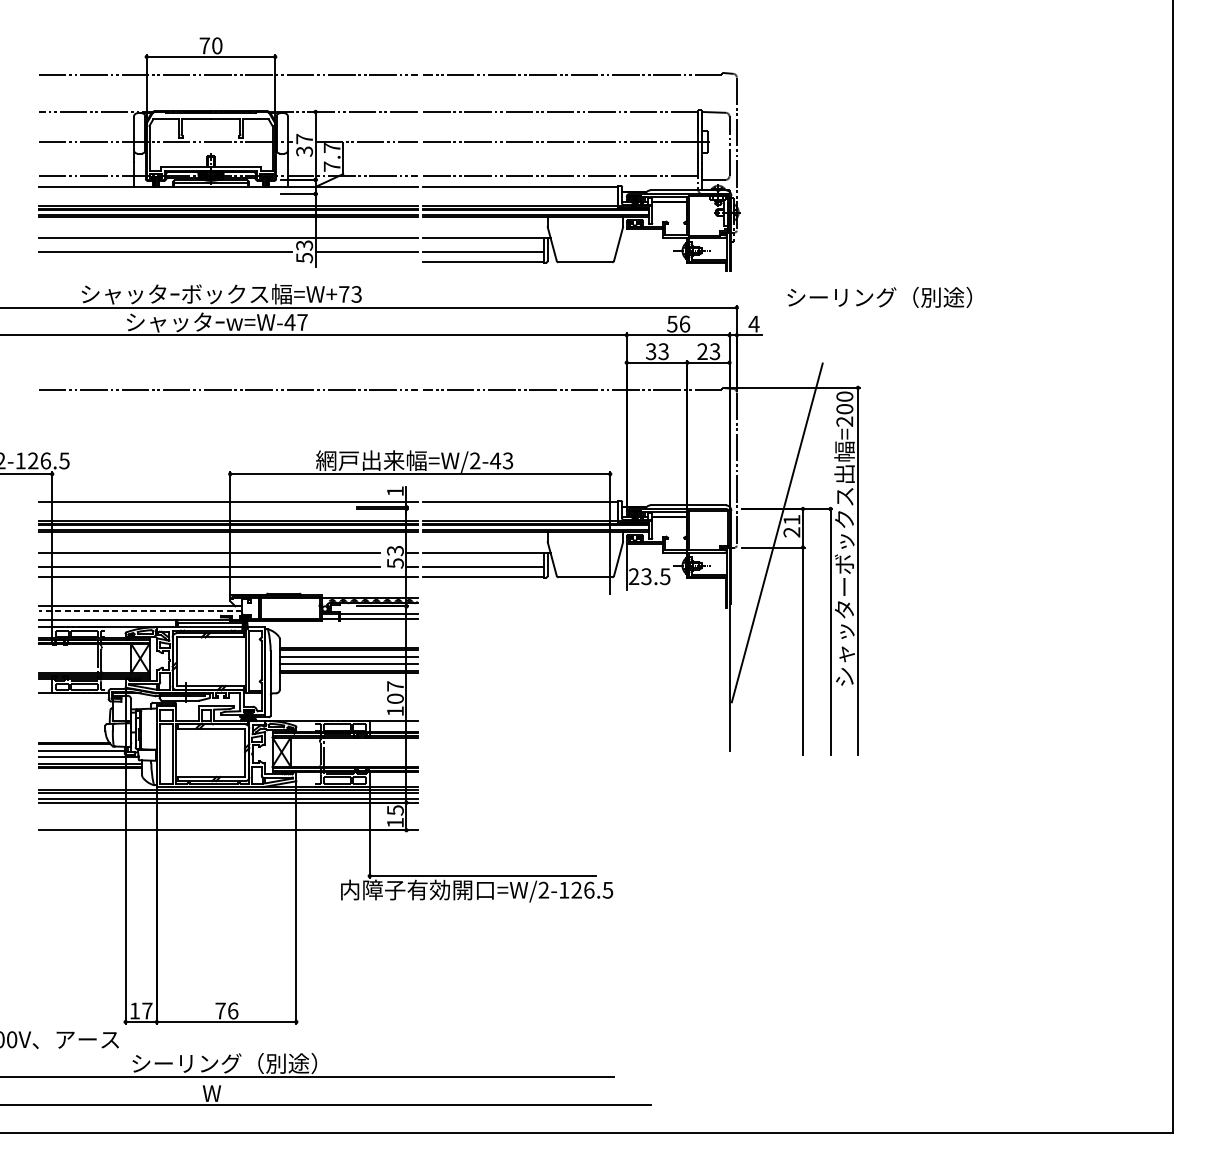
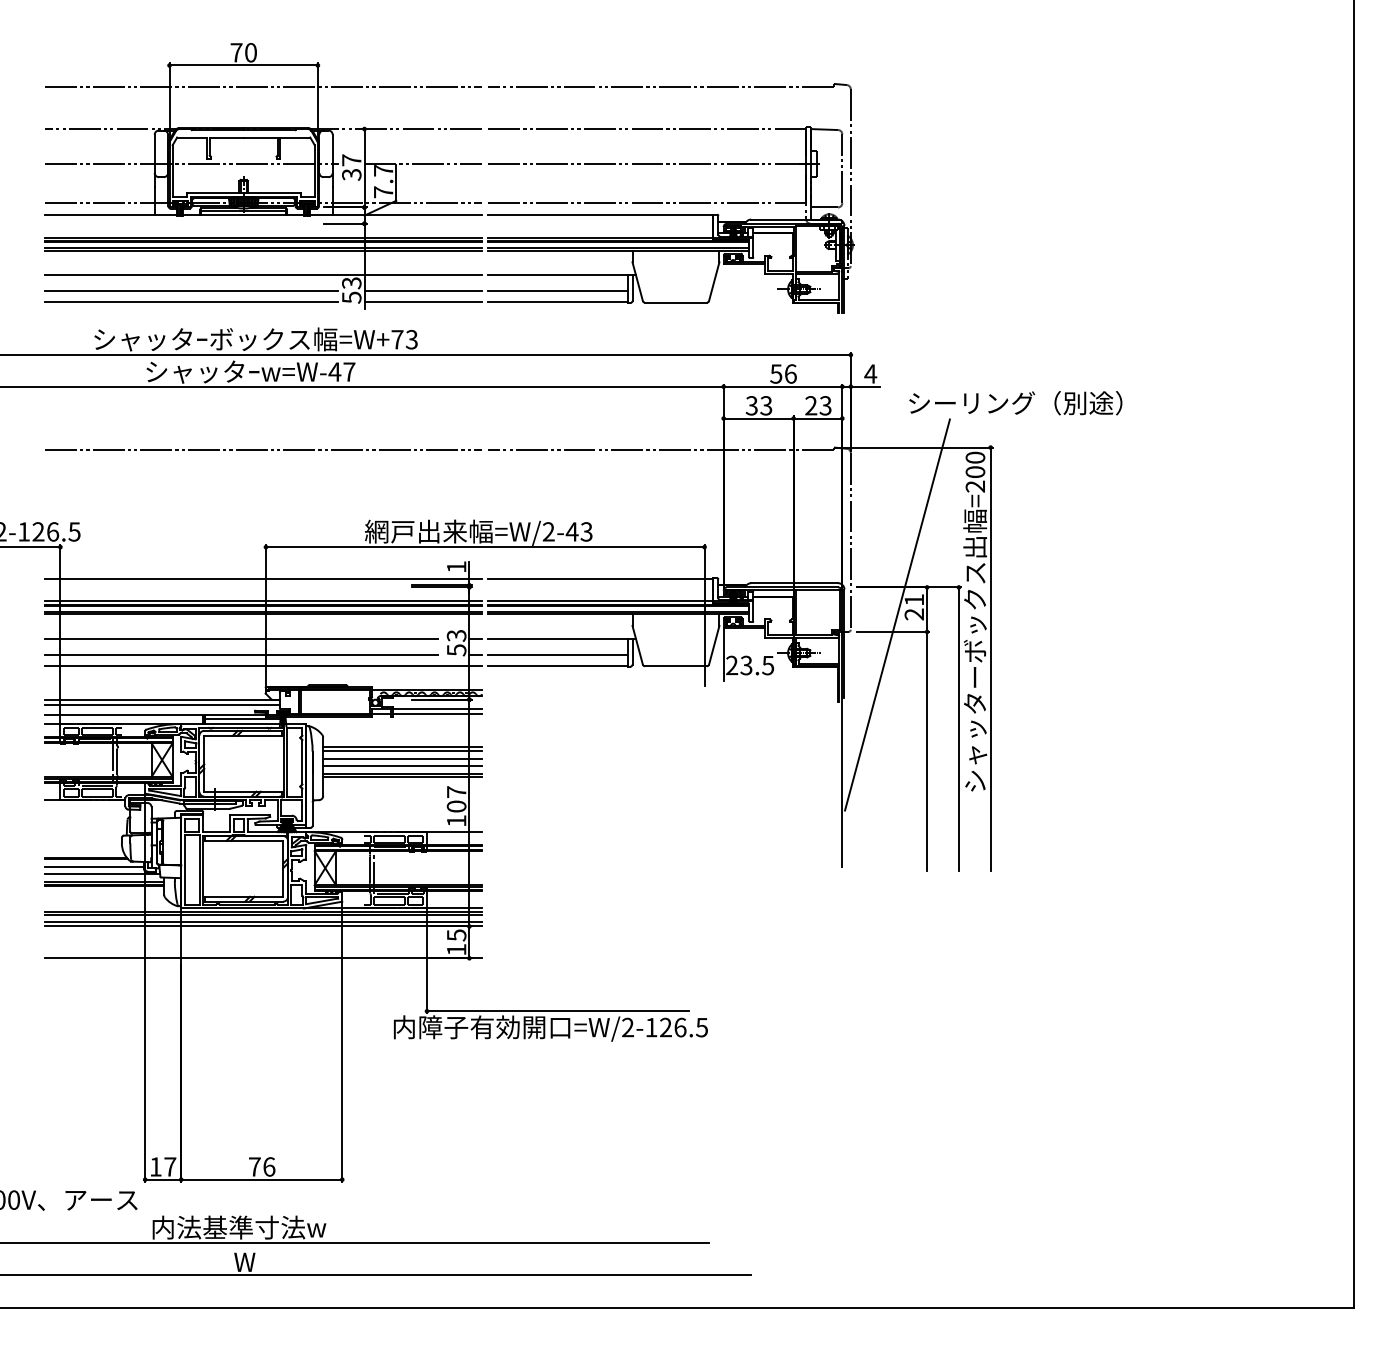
line: (165, 262) -> (191, 302), added
line: (366, 262) -> (423, 302), added
text: (879, 297) -> (1015, 403), moved
line: (139, 610) -> (161, 704), dashed -> solid
text: (224, 1063) -> (259, 1227), シーリング（別途） -> 内法基準寸法w

